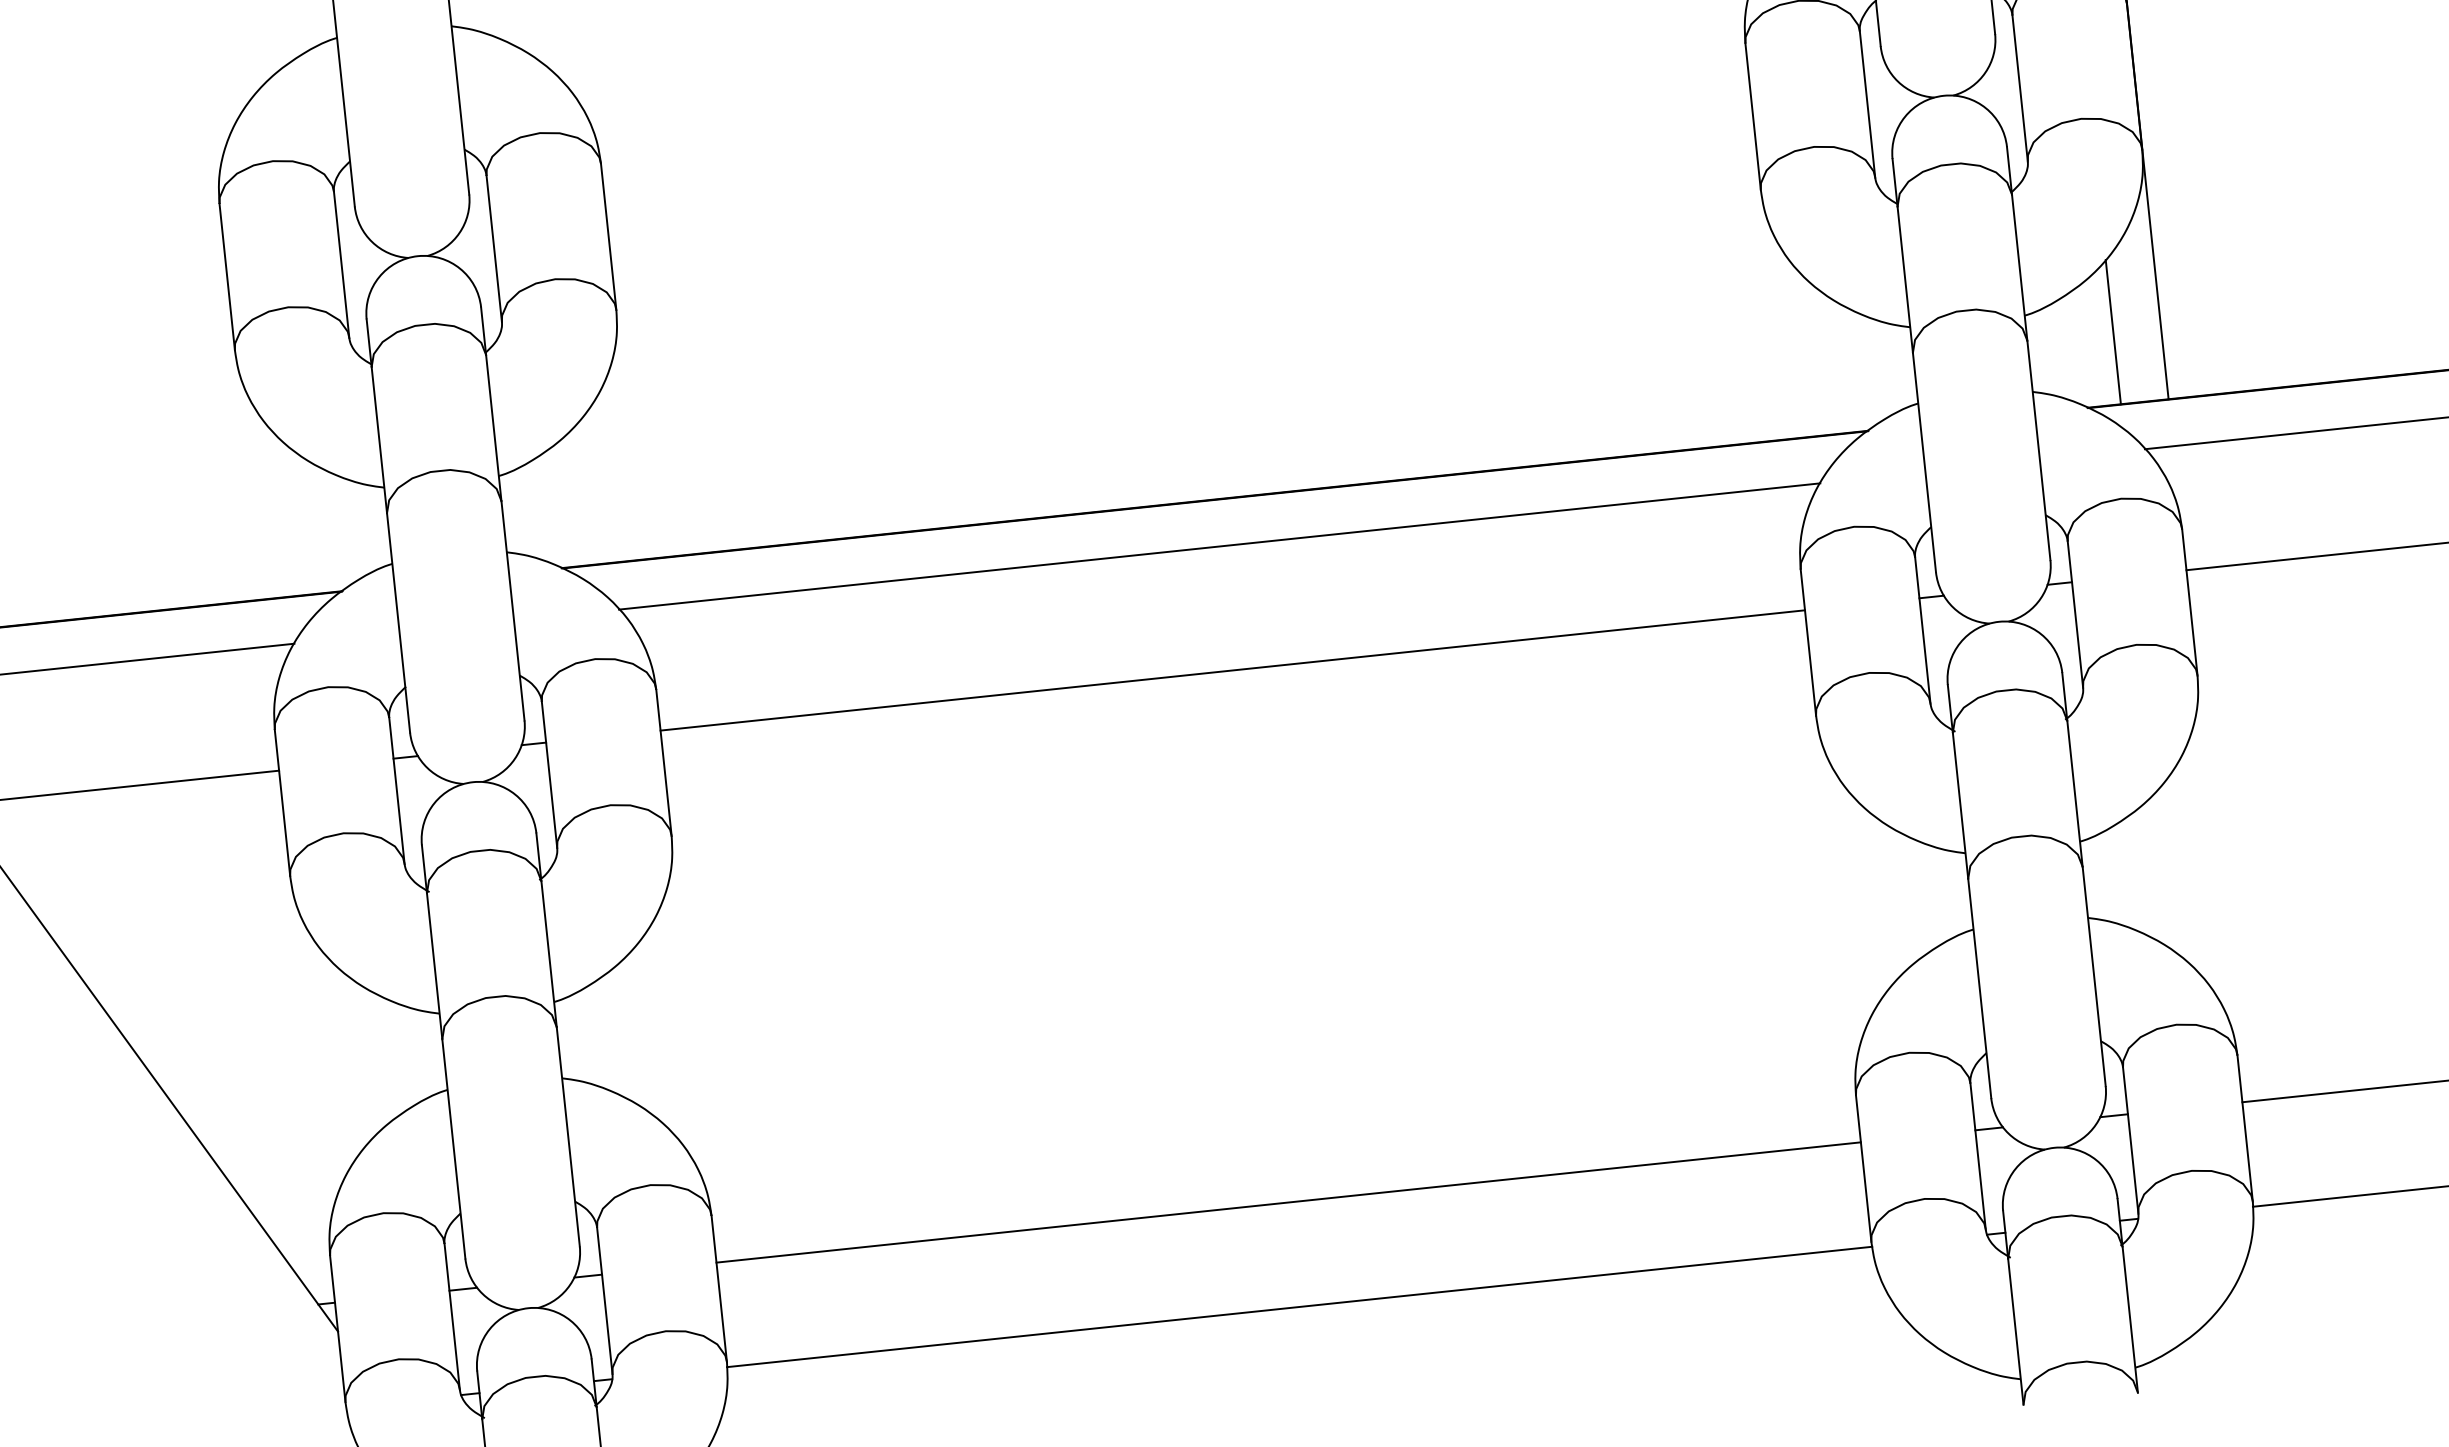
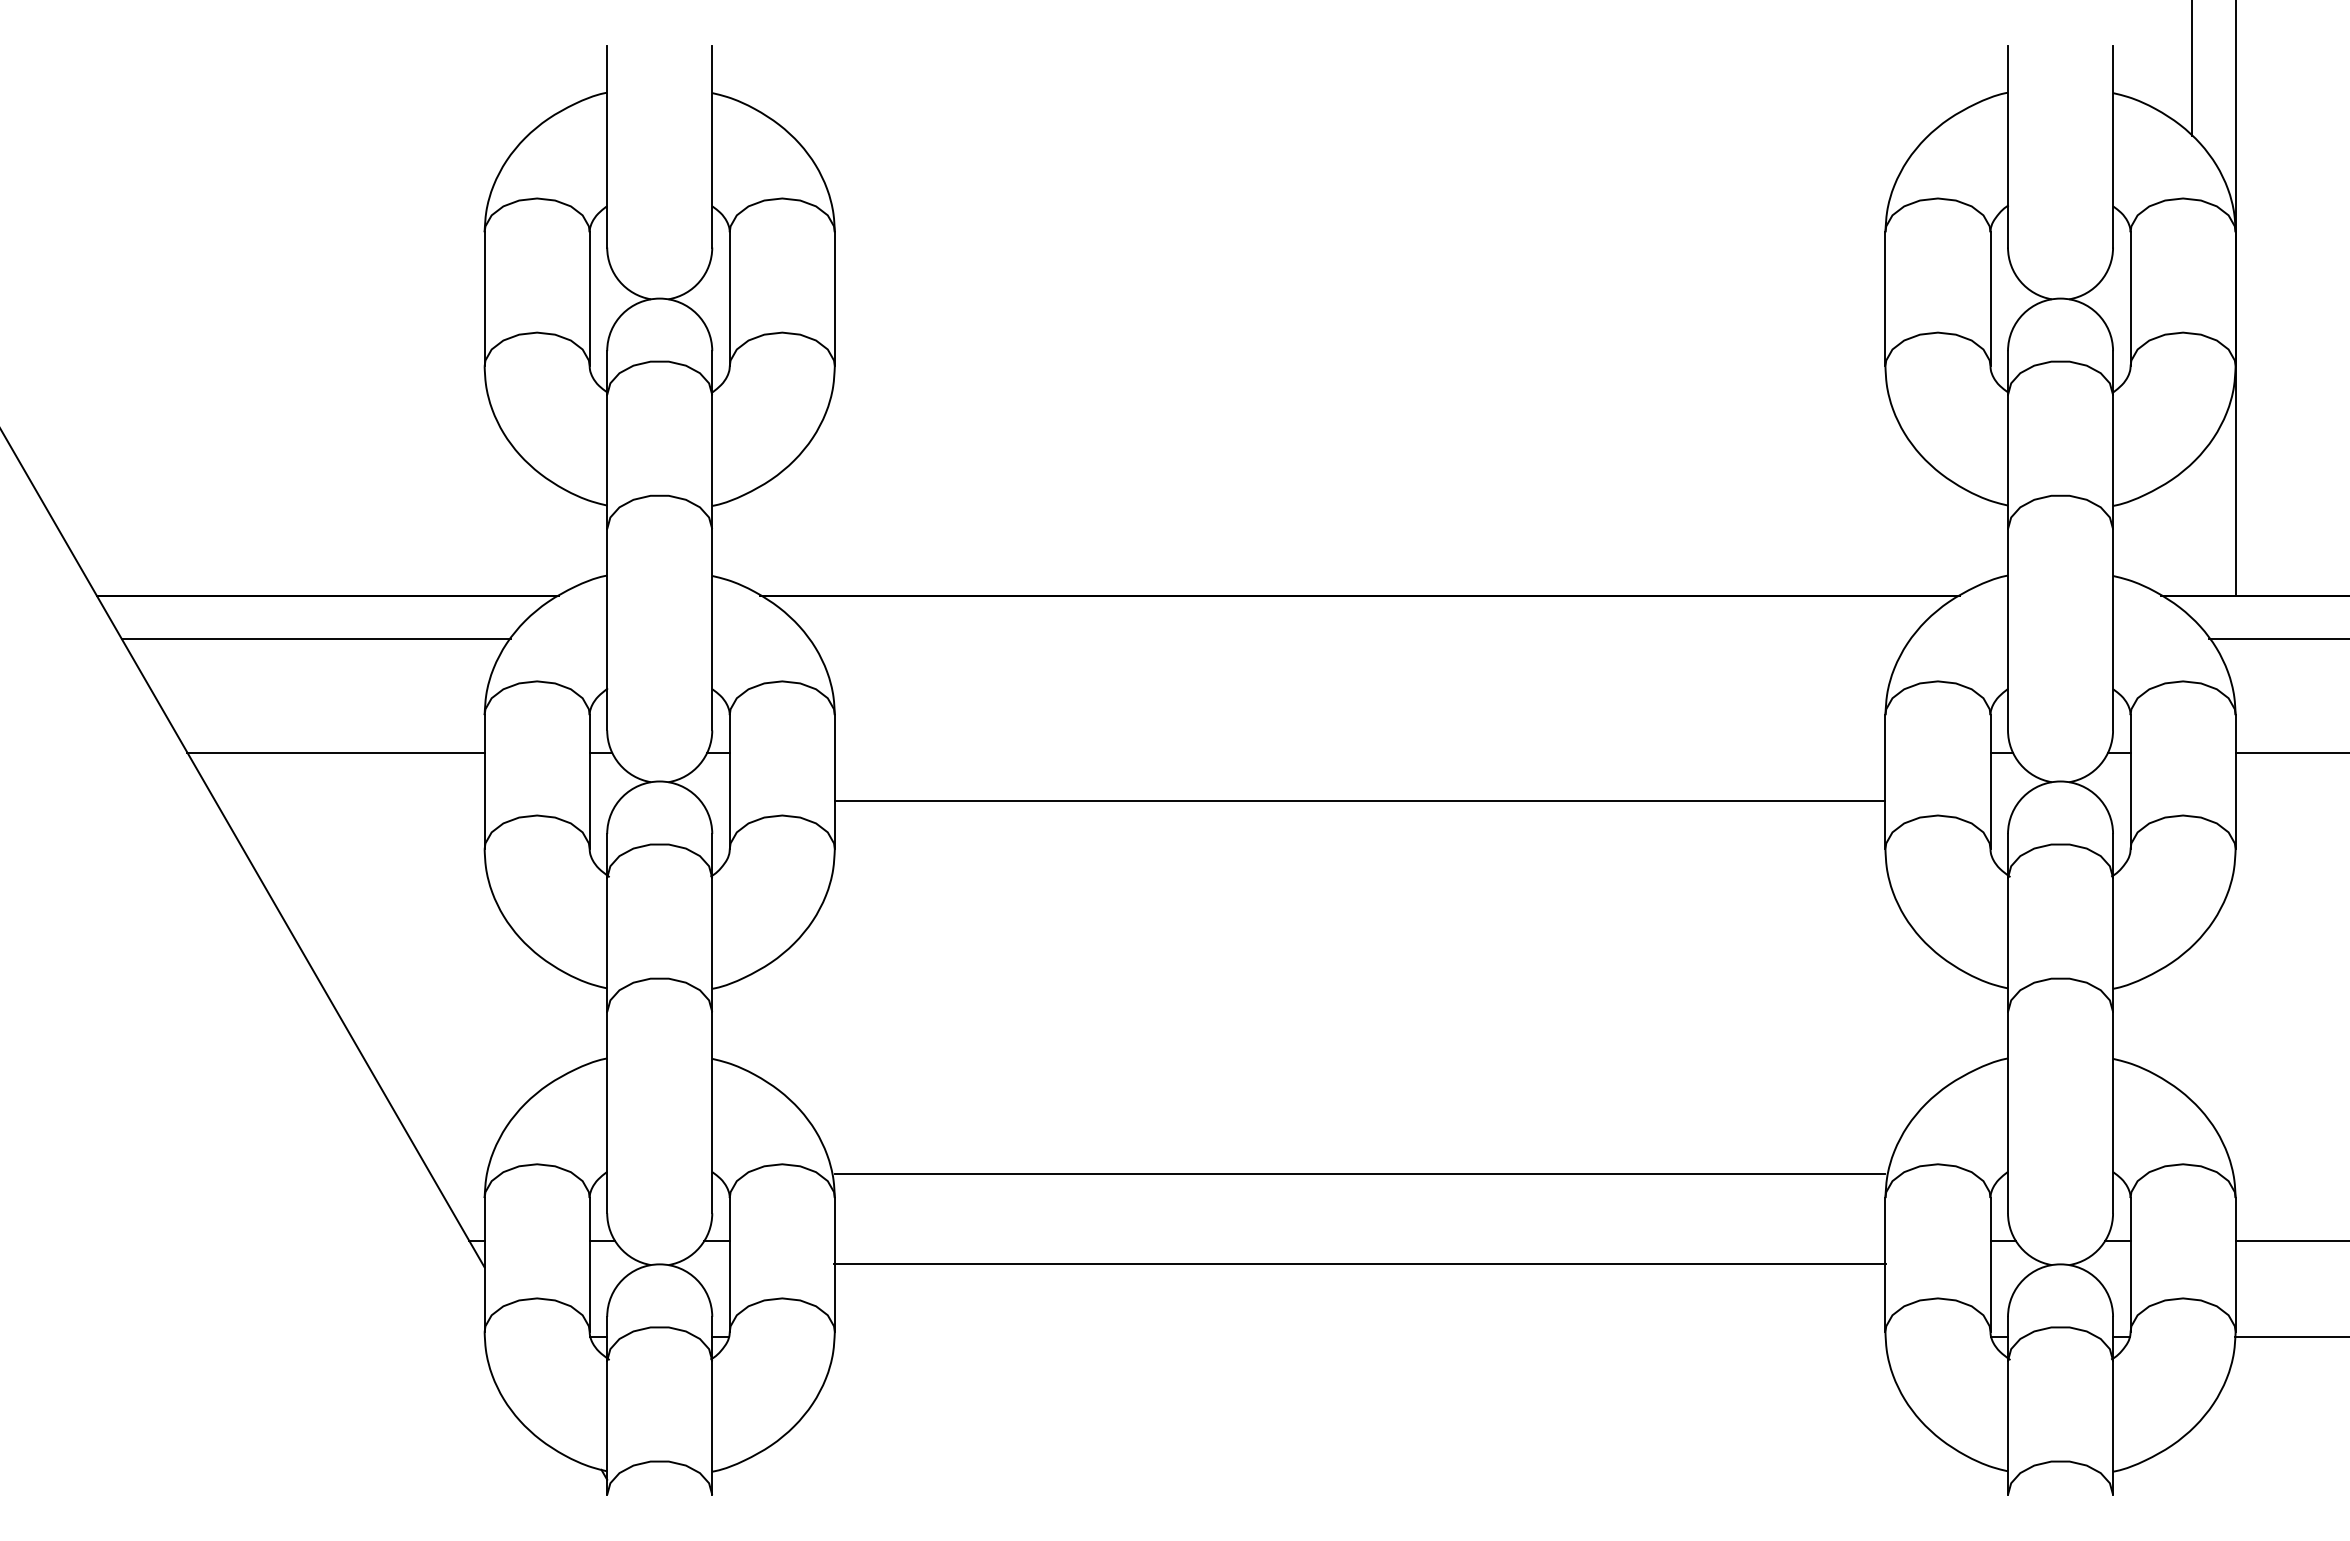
line: (2112, 332) -> (2191, 529), removed
line: (1219, 546) -> (1359, 638), removed
line: (1232, 670) -> (1359, 800), moved
line: (1287, 1202) -> (1359, 1173), moved
line: (1298, 1306) -> (1359, 1263), moved

